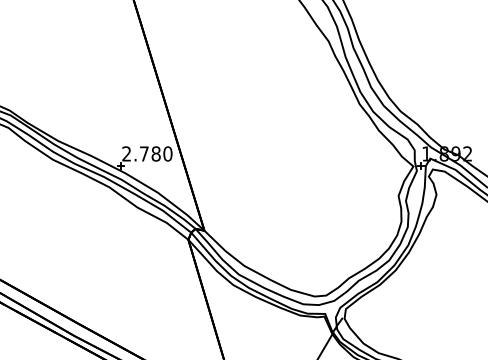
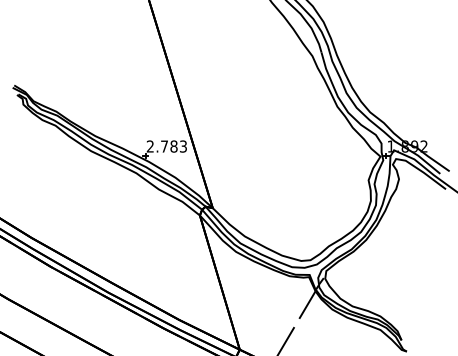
text: (167, 153) -> (183, 146), 2.780 -> 2.783

